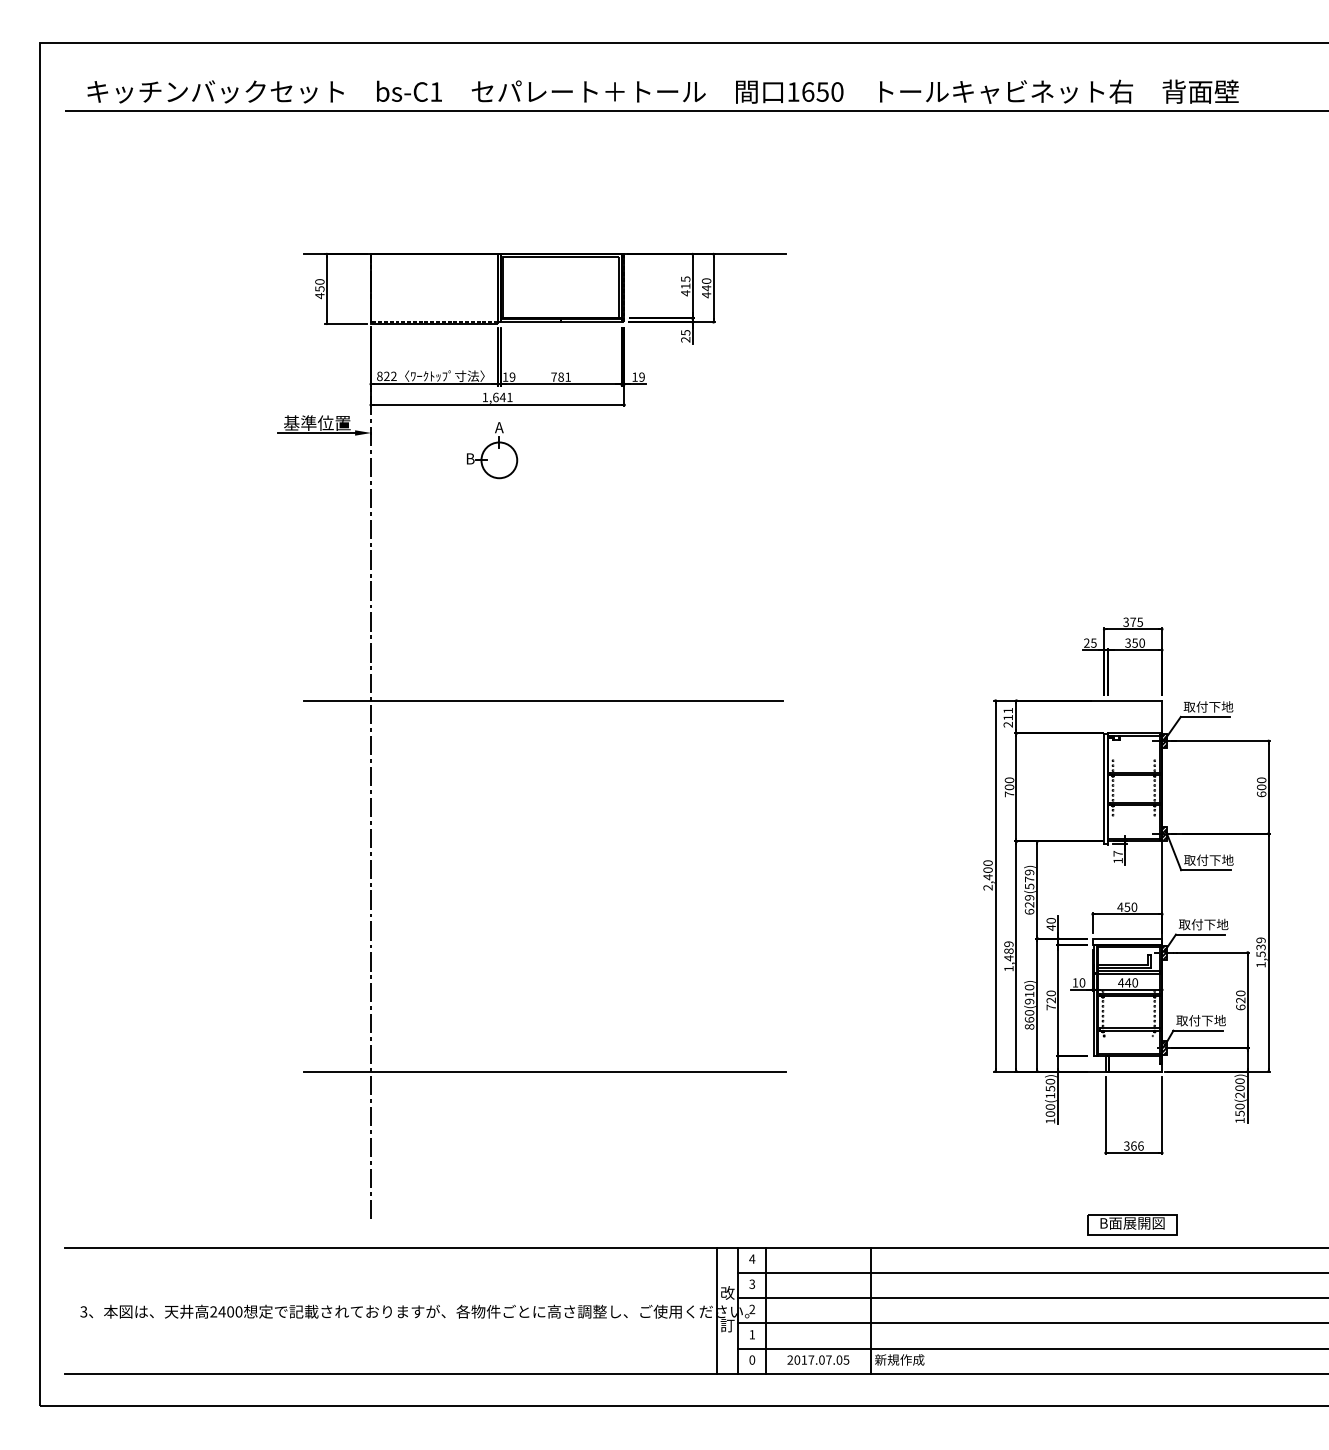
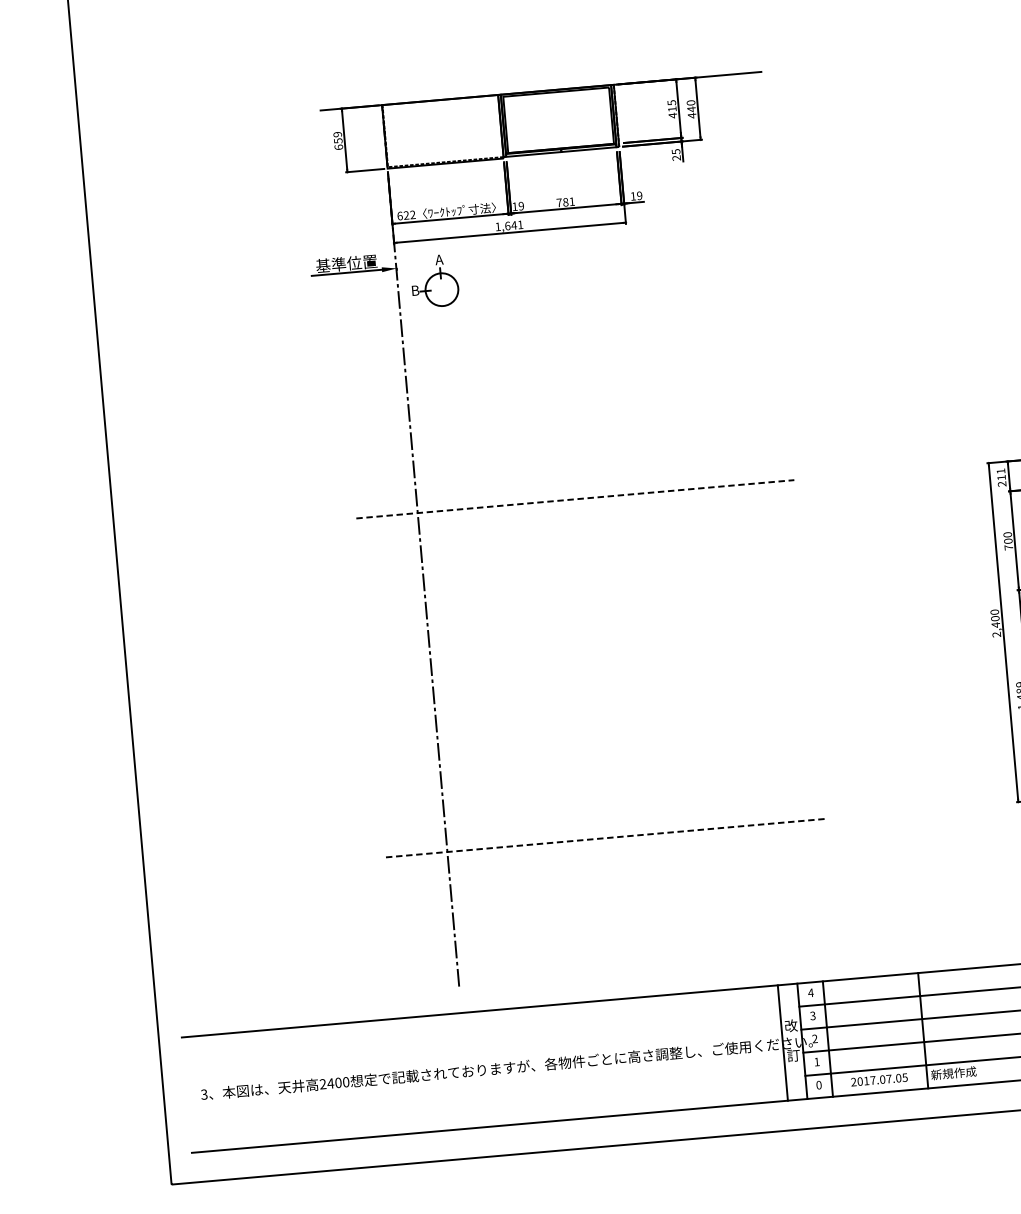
text: (319, 289) -> (337, 141), 450 -> 659
text: (379, 375) -> (399, 215), 822 -> 622
part: (492, 450) -> (434, 281), moved
line: (543, 700) -> (575, 499), solid -> dashed
line: (545, 1071) -> (607, 838), solid -> dashed

